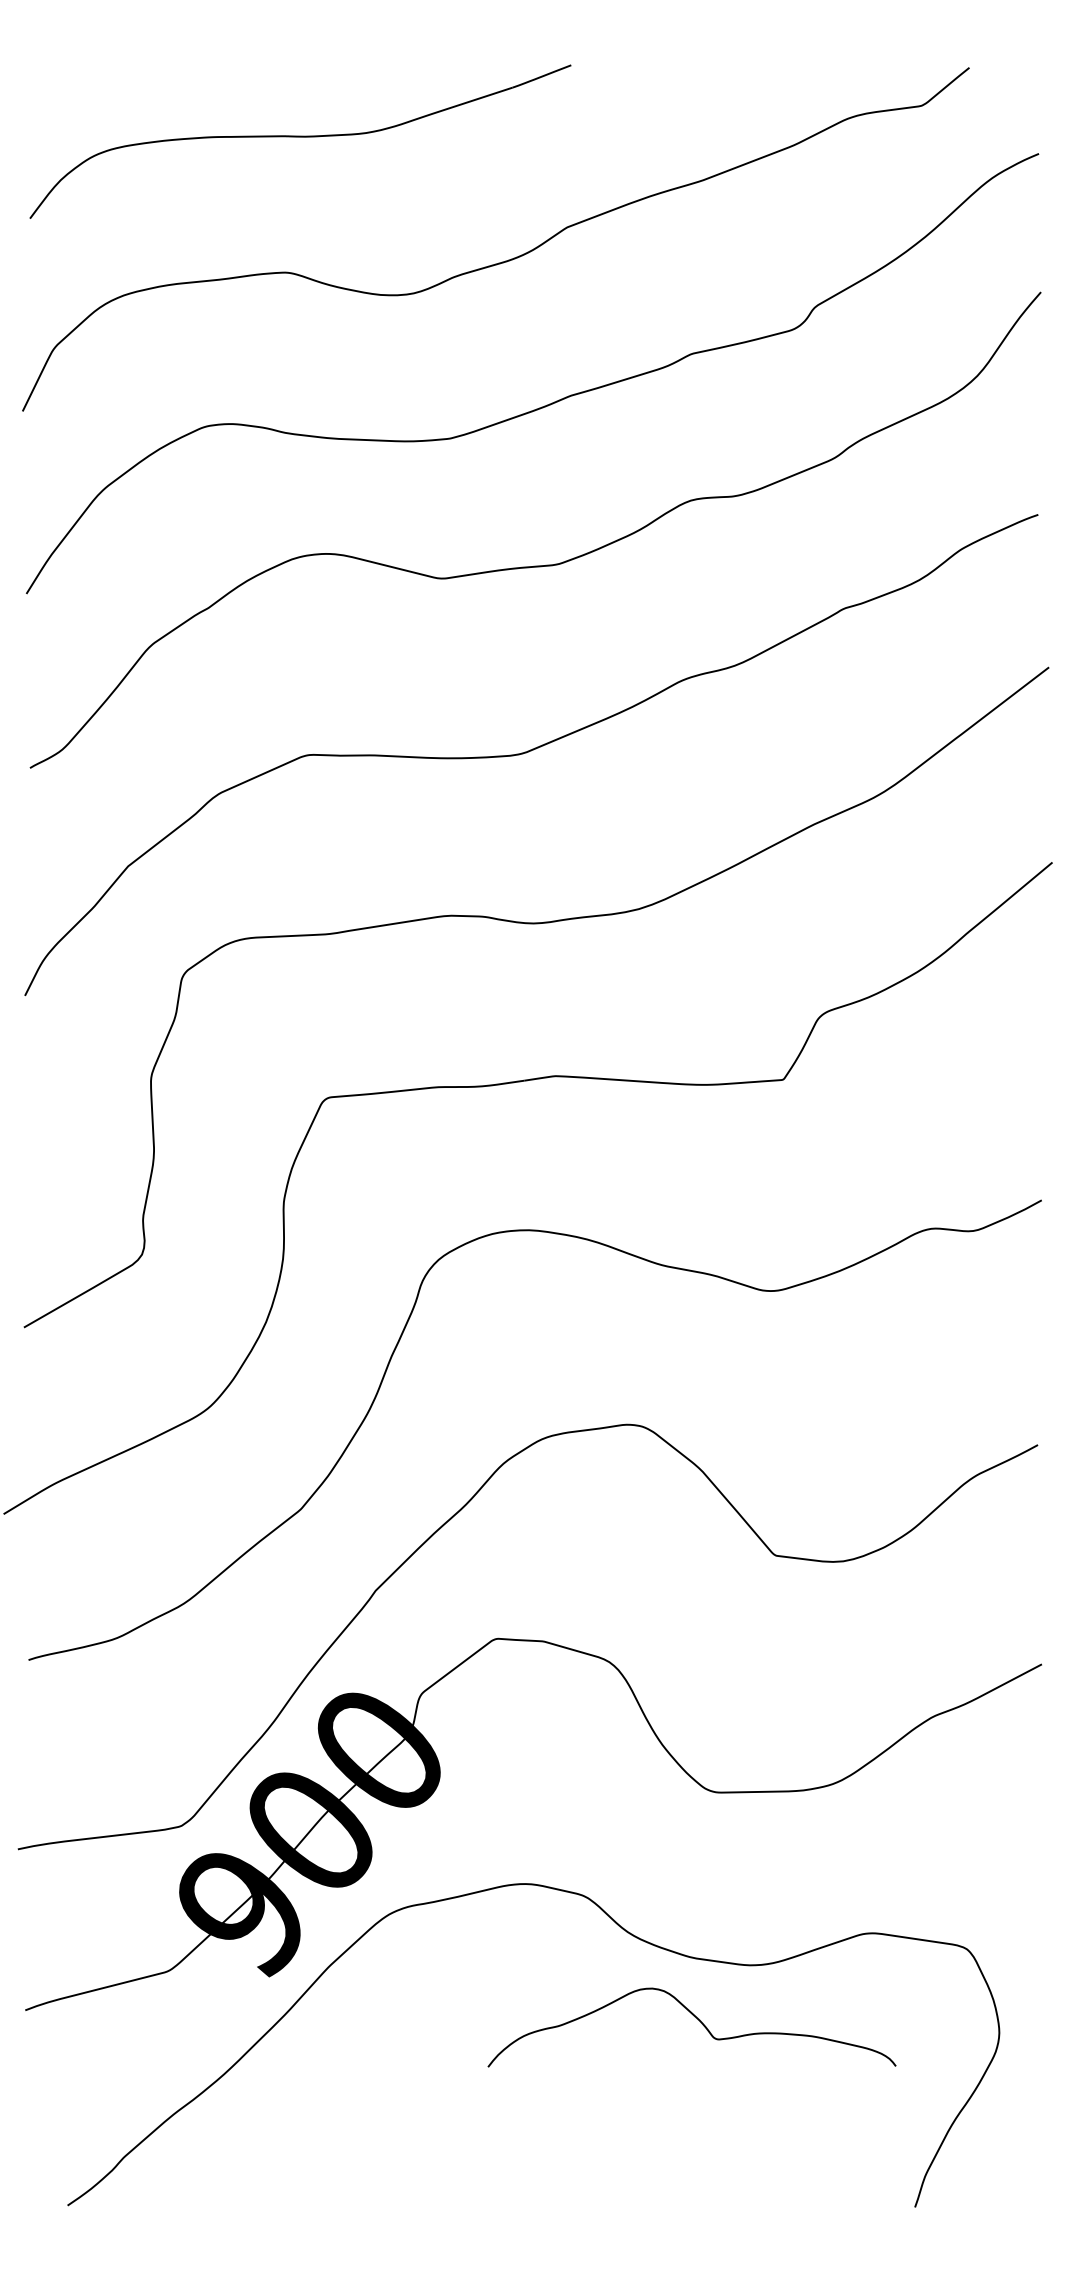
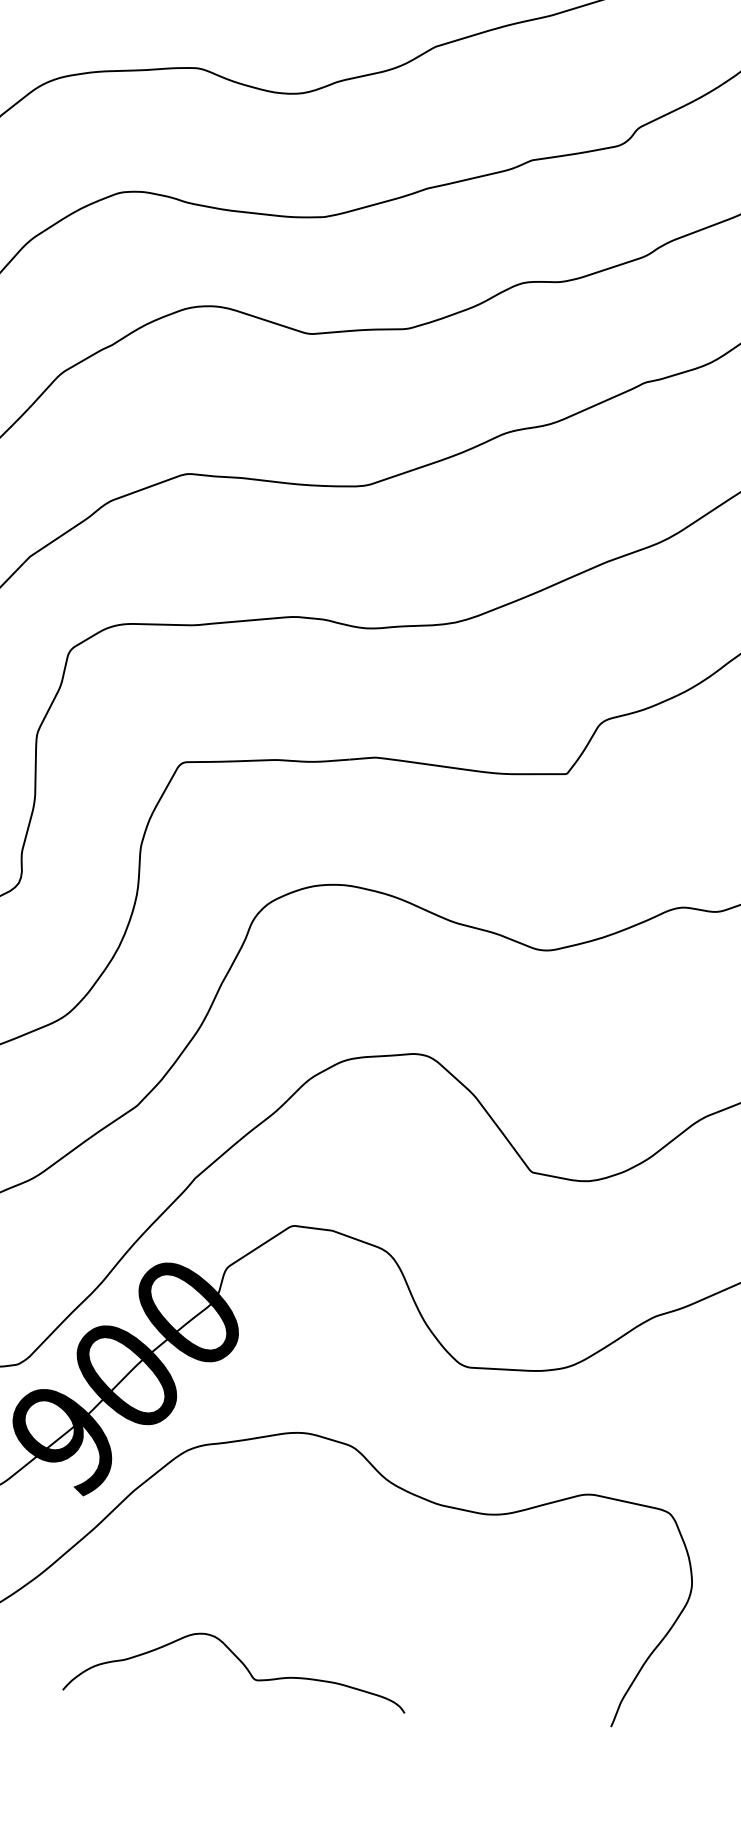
curve: (698, 2020) -> (241, 1663), moved

